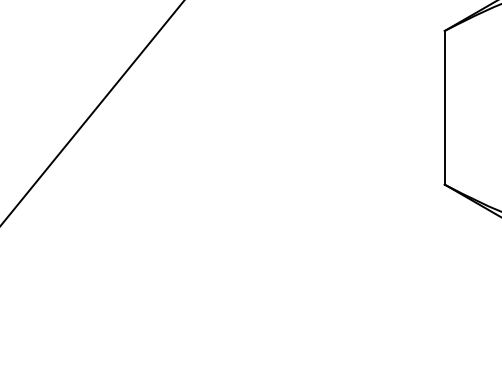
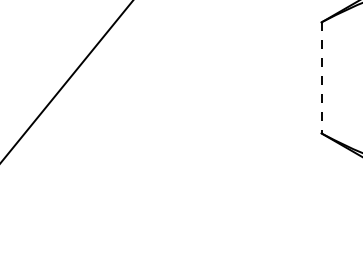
line: (444, 107) -> (321, 77), solid -> dashed

